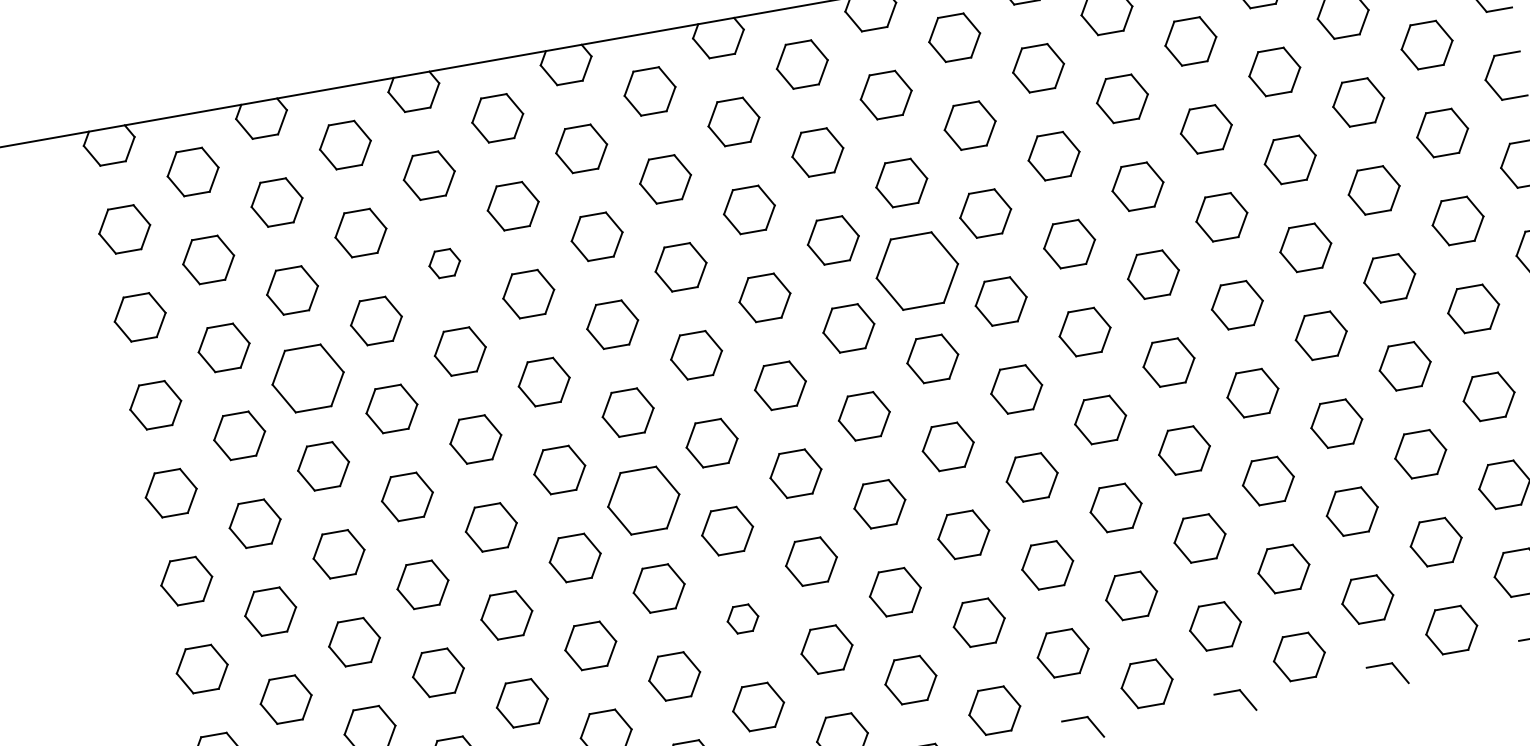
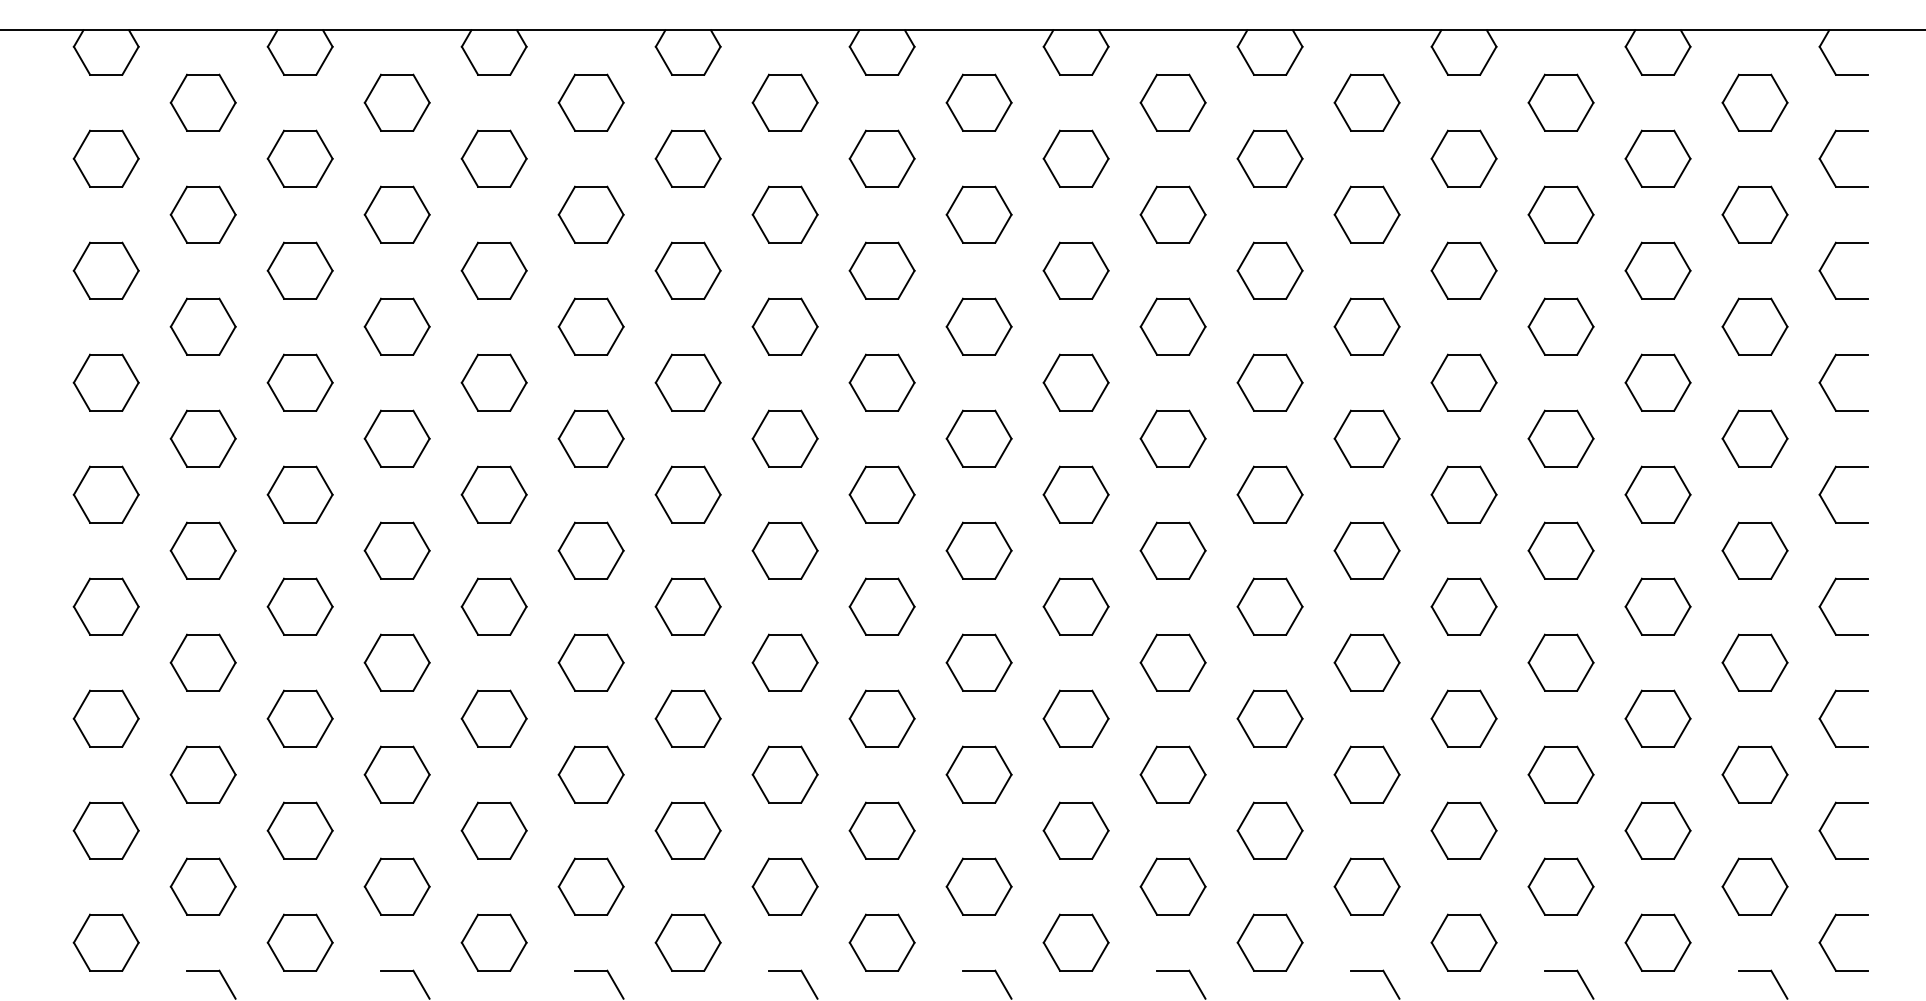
part: (444, 263) -> (493, 270), size x1.67
part: (916, 270) -> (1075, 382), size x0.62
part: (307, 378) -> (299, 382), size x0.71
part: (643, 500) -> (687, 606), size x0.71
part: (742, 618) -> (784, 774), size x1.67

